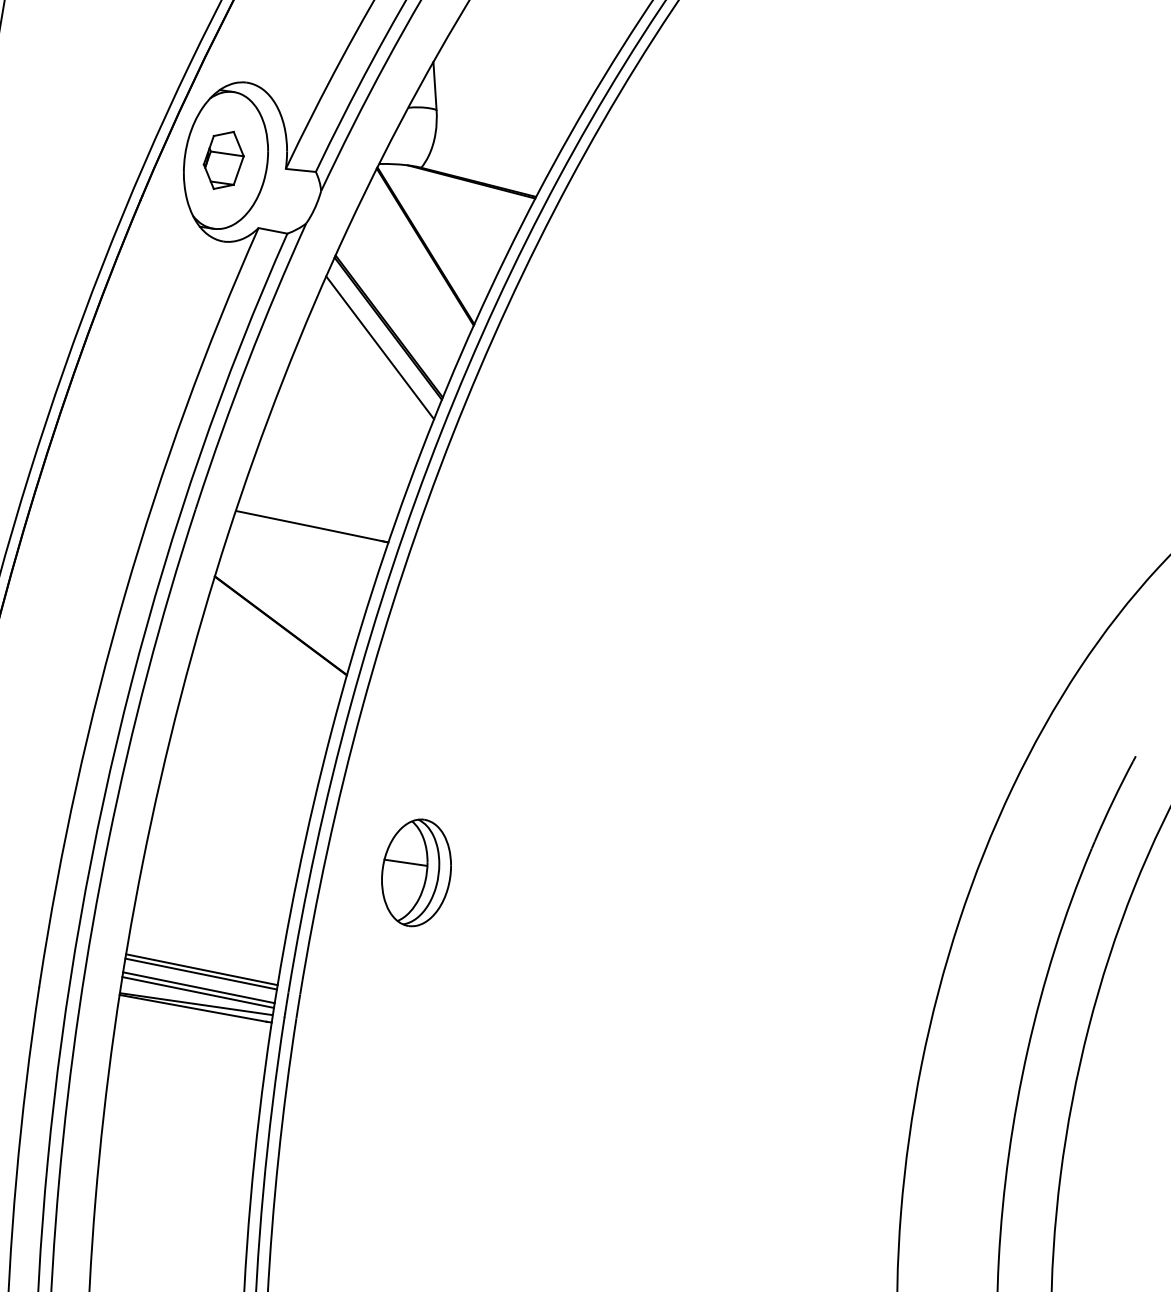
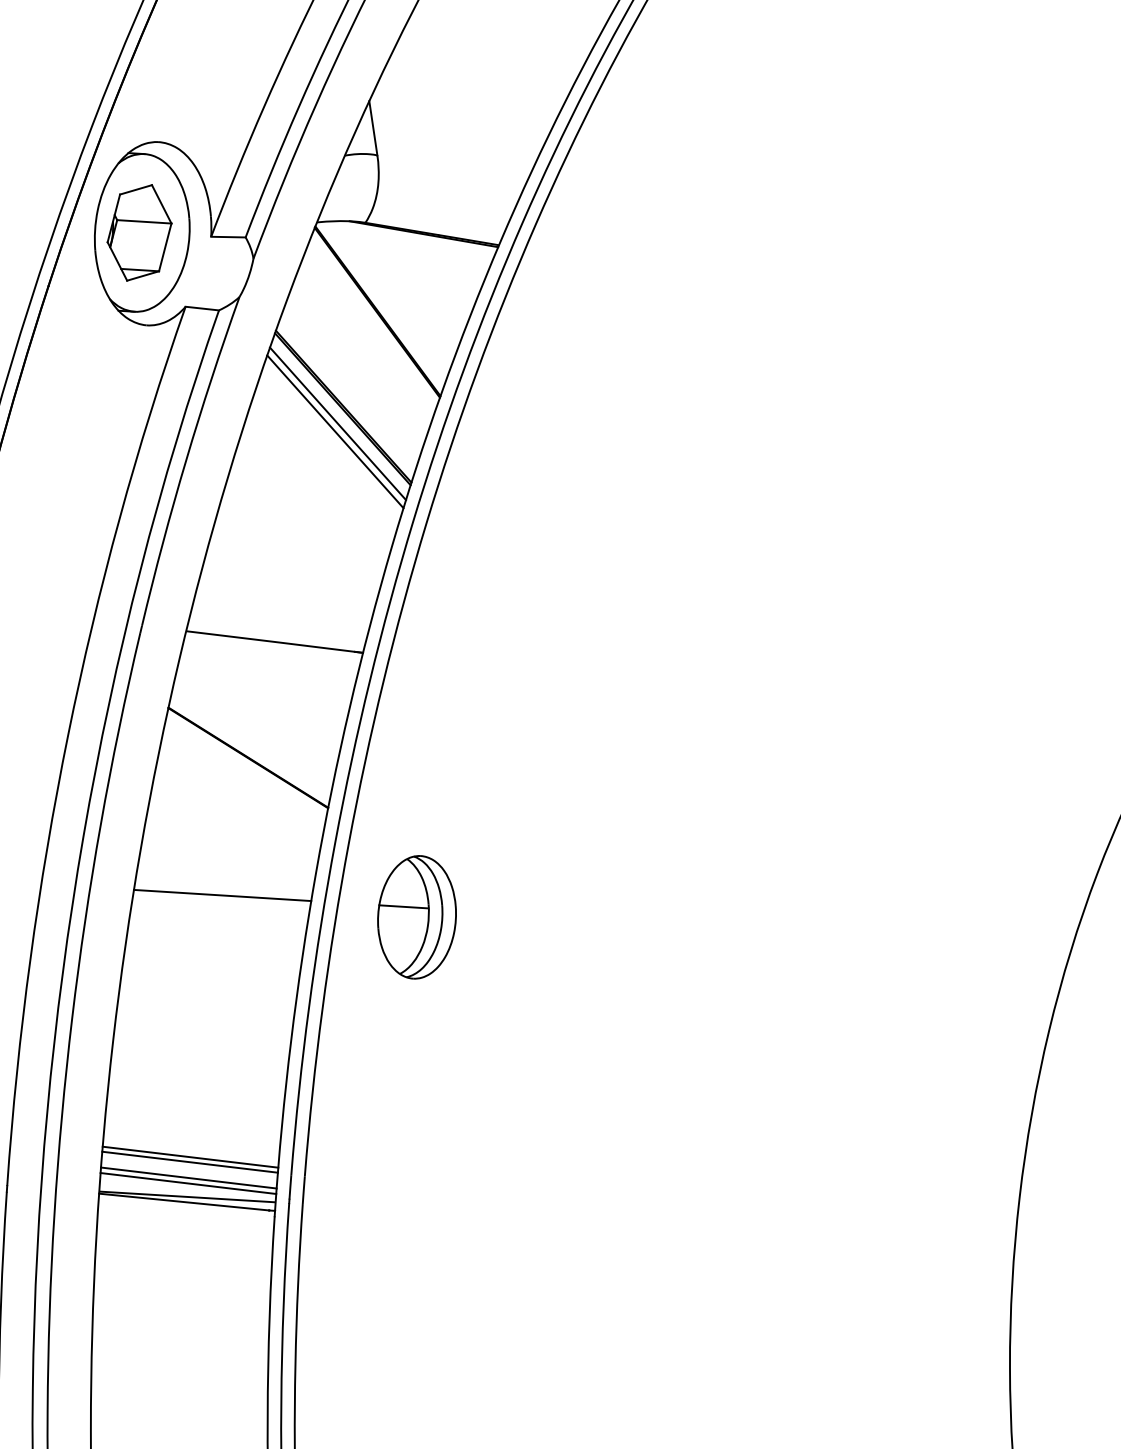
part: (223, 160) -> (139, 233), size x1.43
line: (382, 340) -> (337, 423), added
line: (248, 743) -> (222, 895), added
part: (416, 872) -> (416, 916), moved

